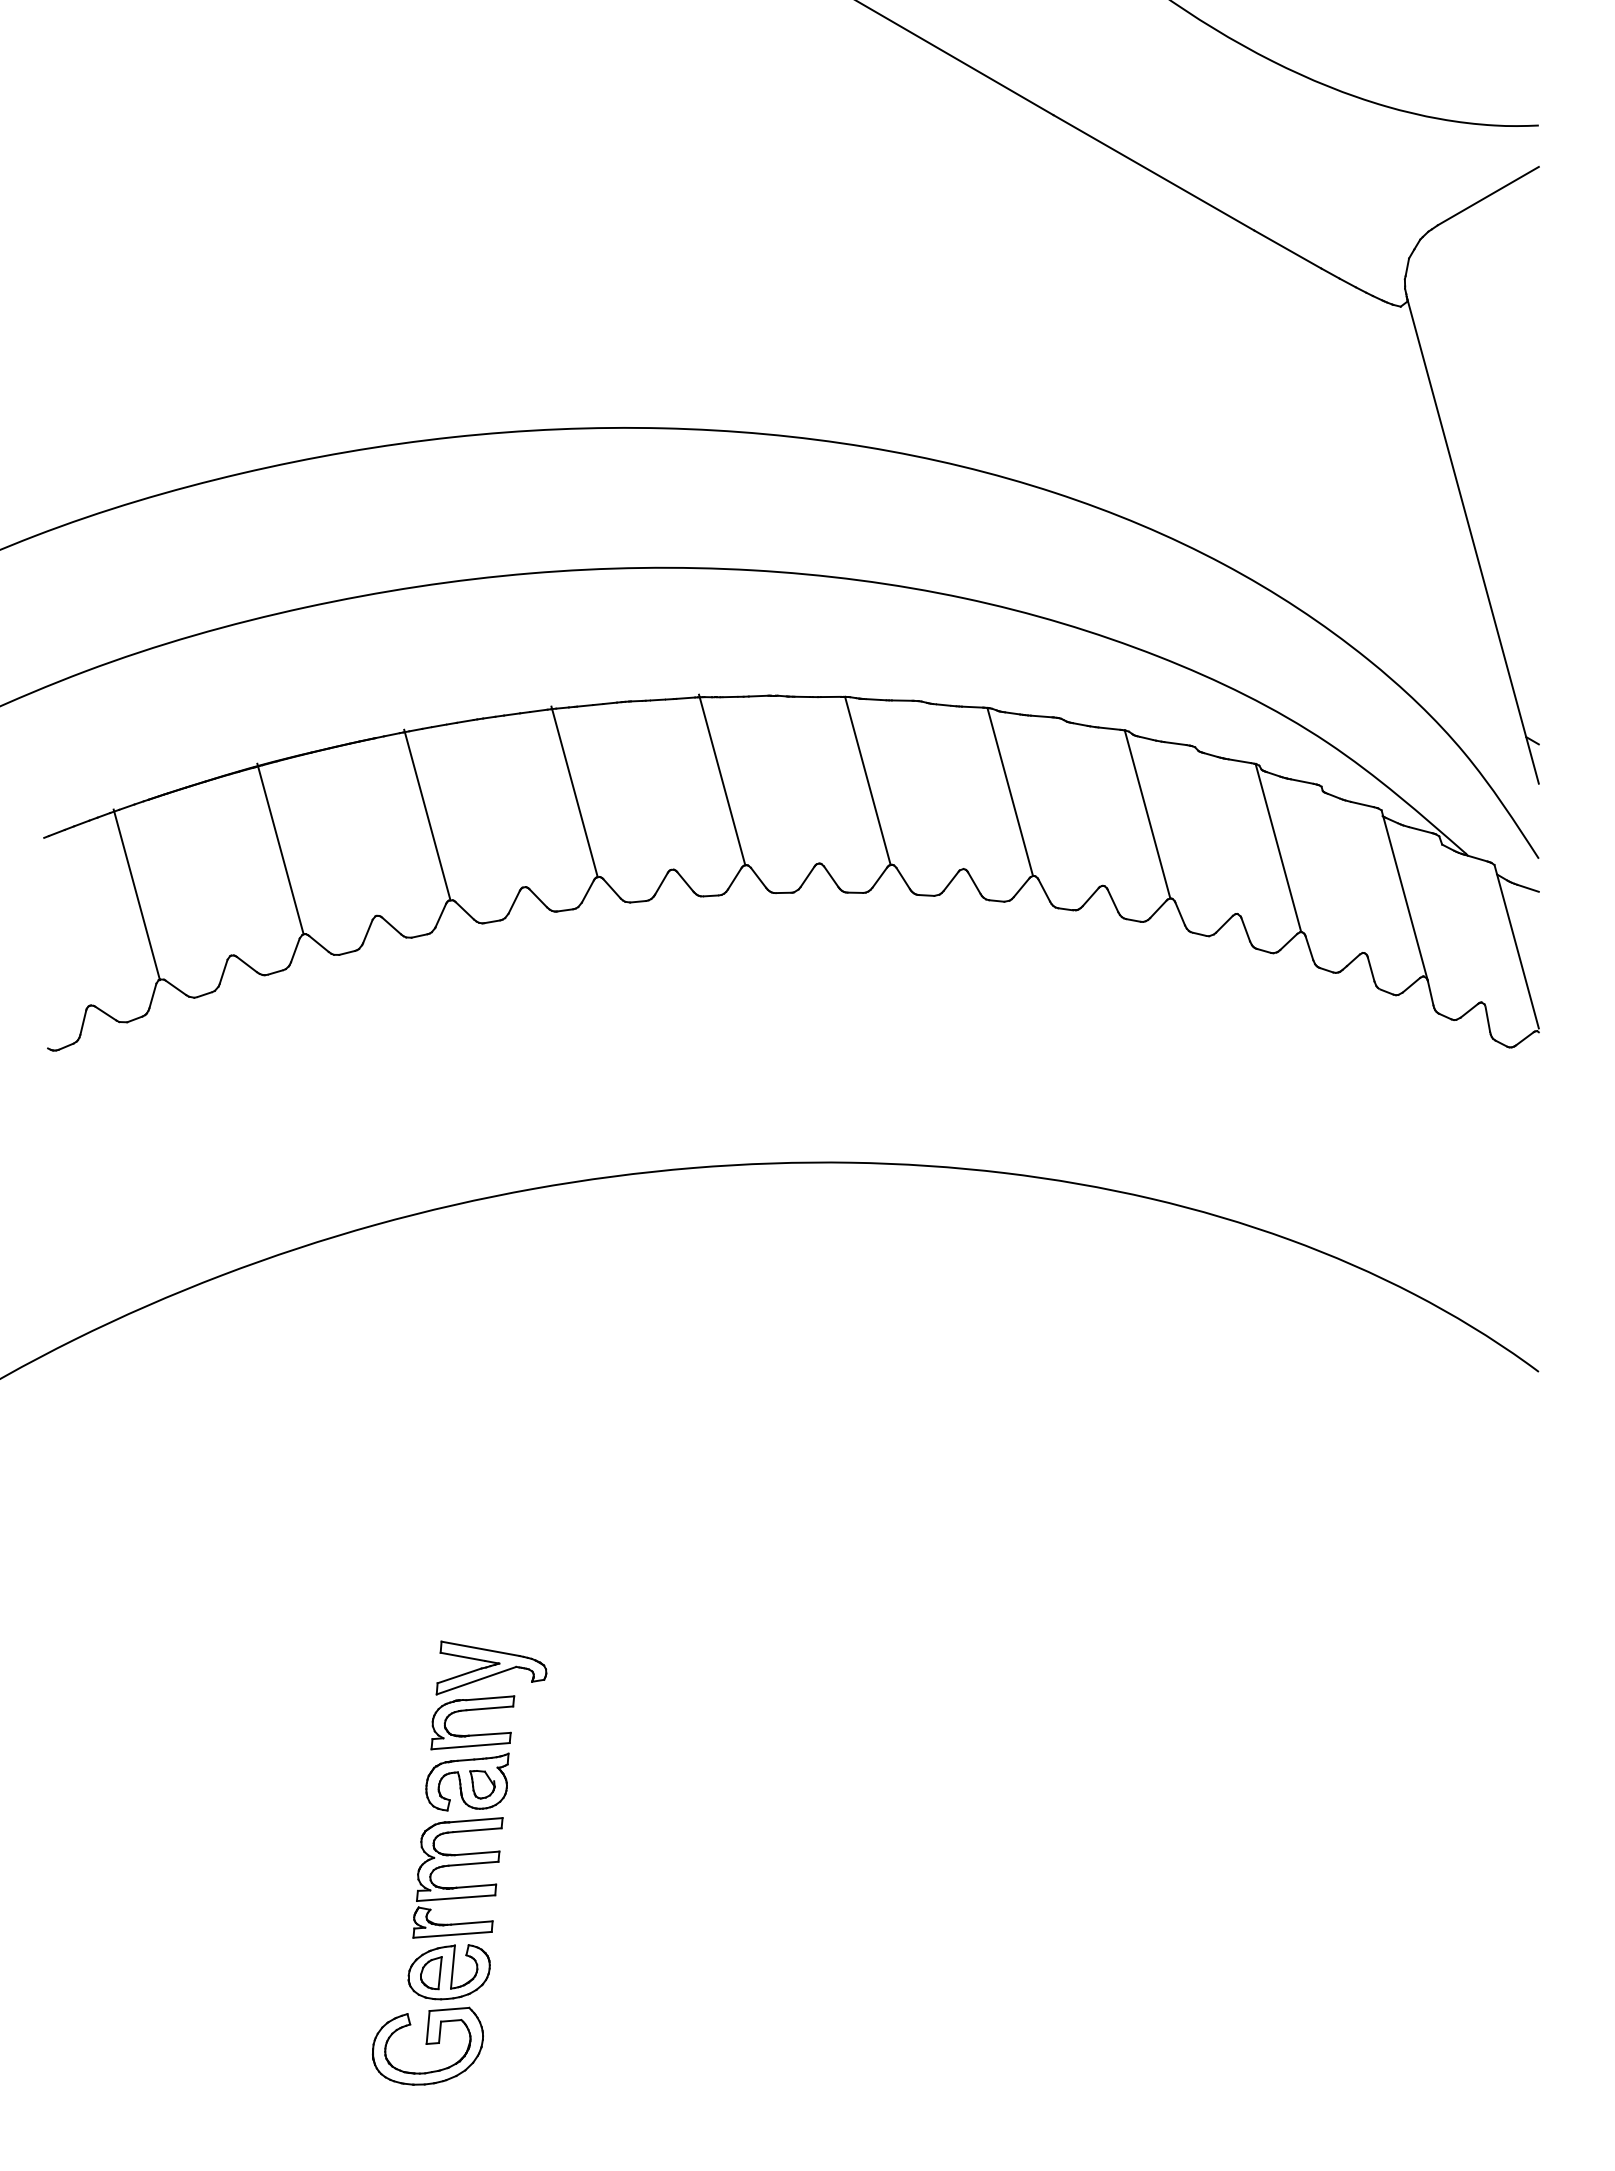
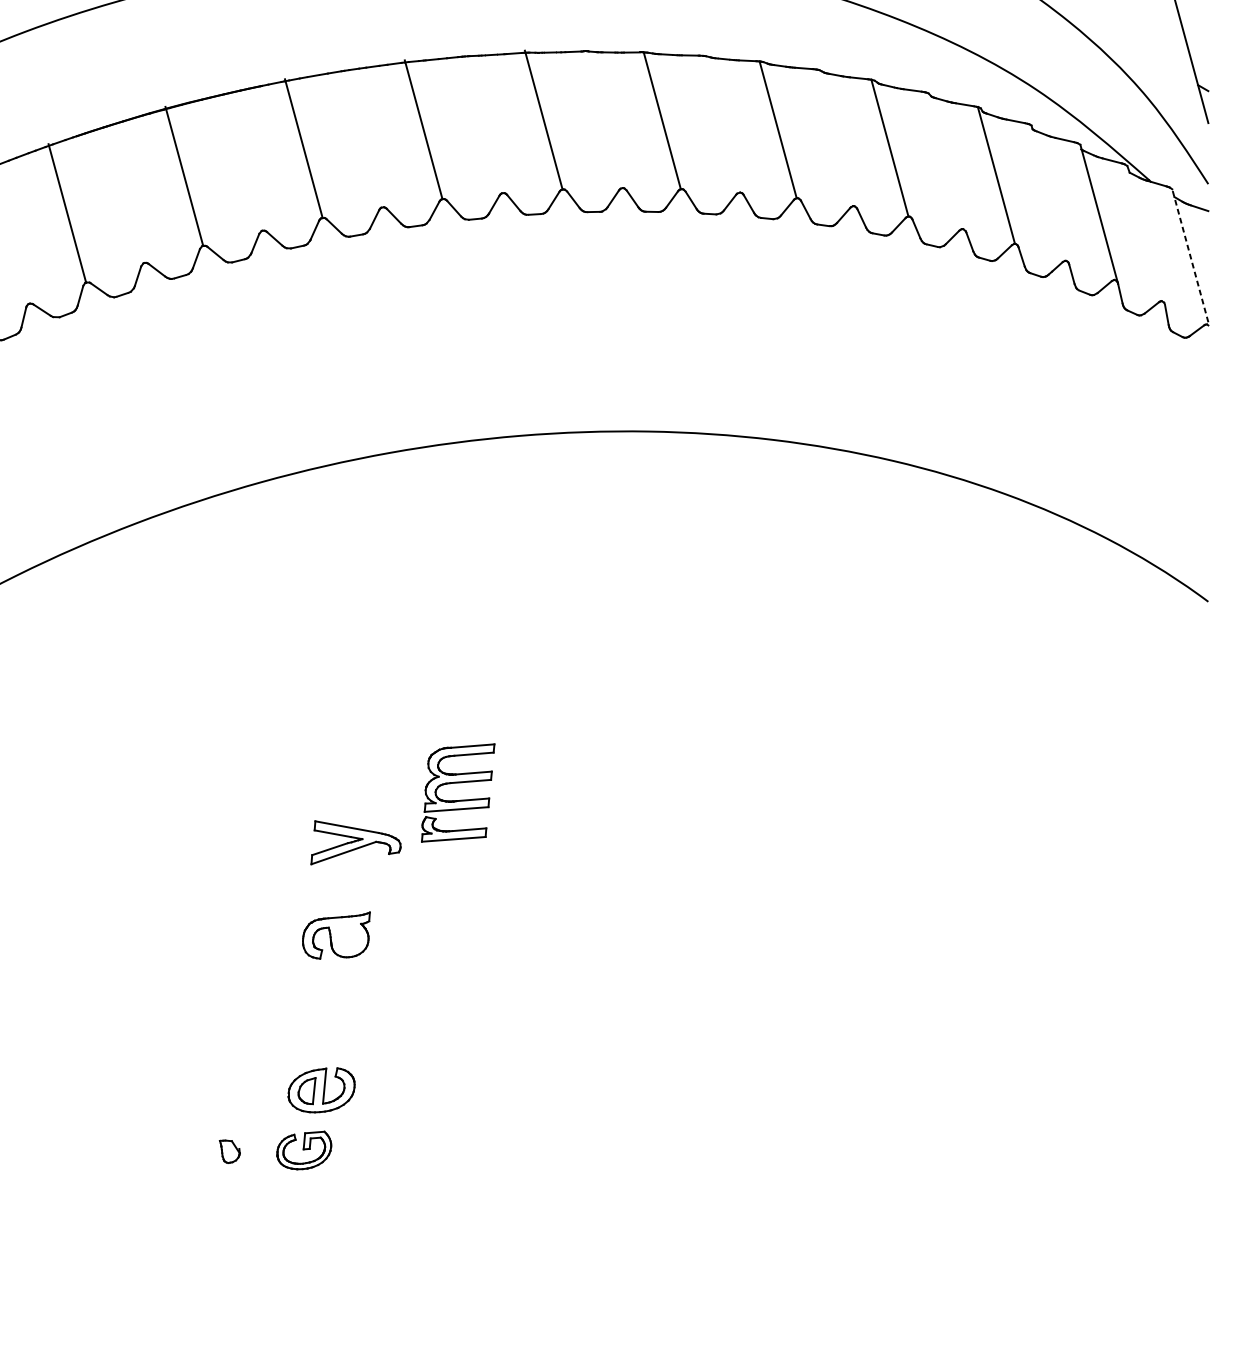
line: (1516, 946) -> (1190, 255), solid -> dashed
part: (472, 1710) -> (340, 877), removed
part: (482, 1784) -> (229, 1151), moved
part: (457, 1886) -> (457, 800), moved
part: (427, 2045) -> (303, 1149), size x0.6

